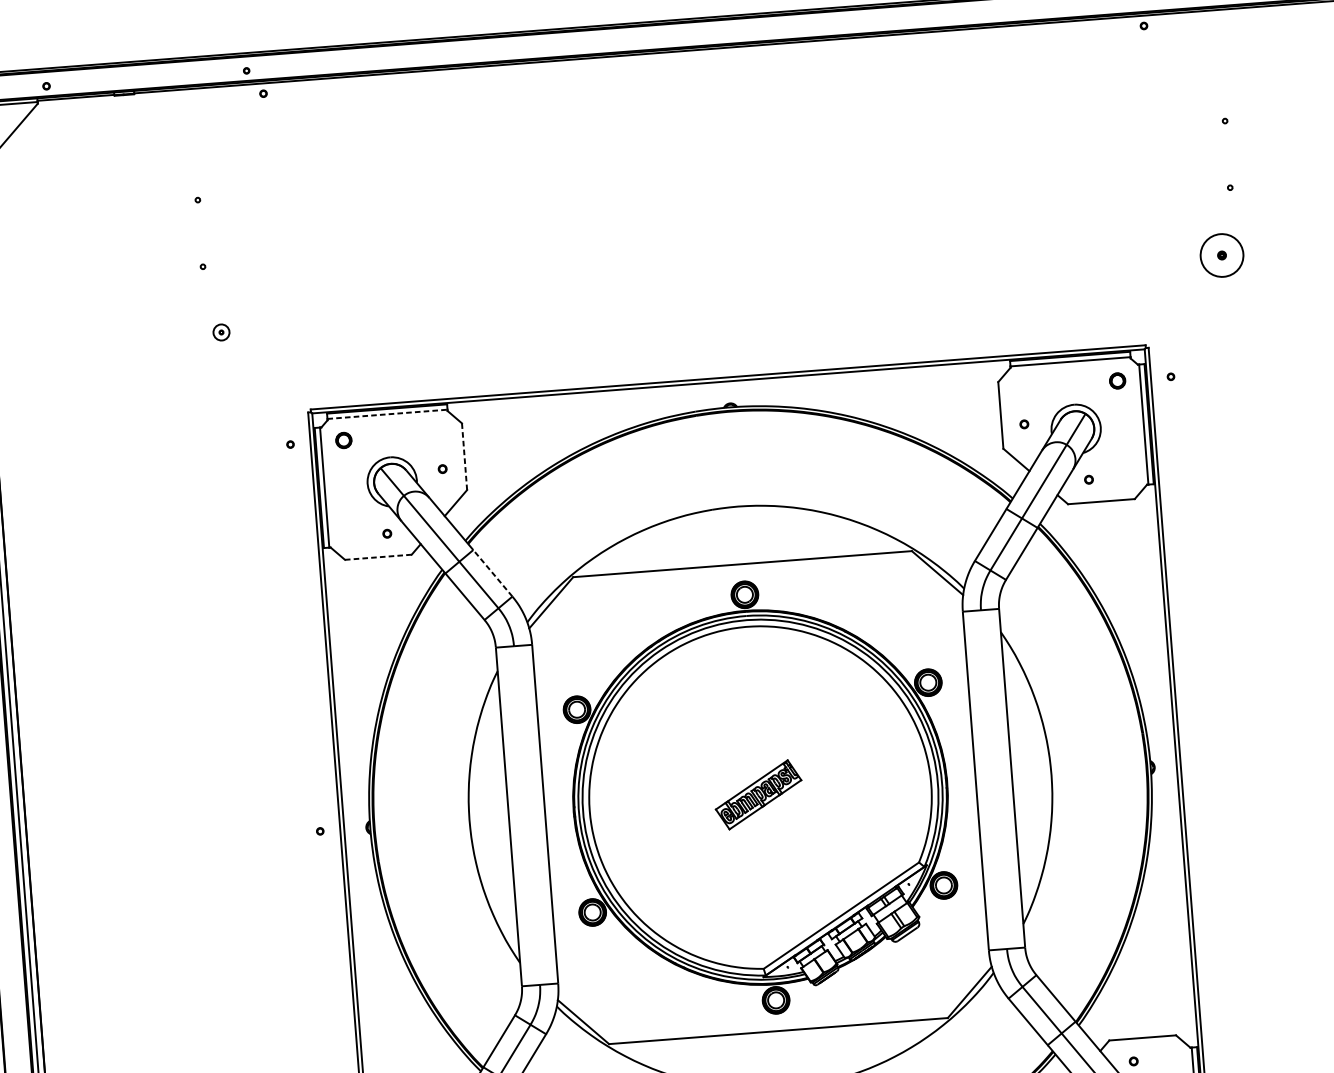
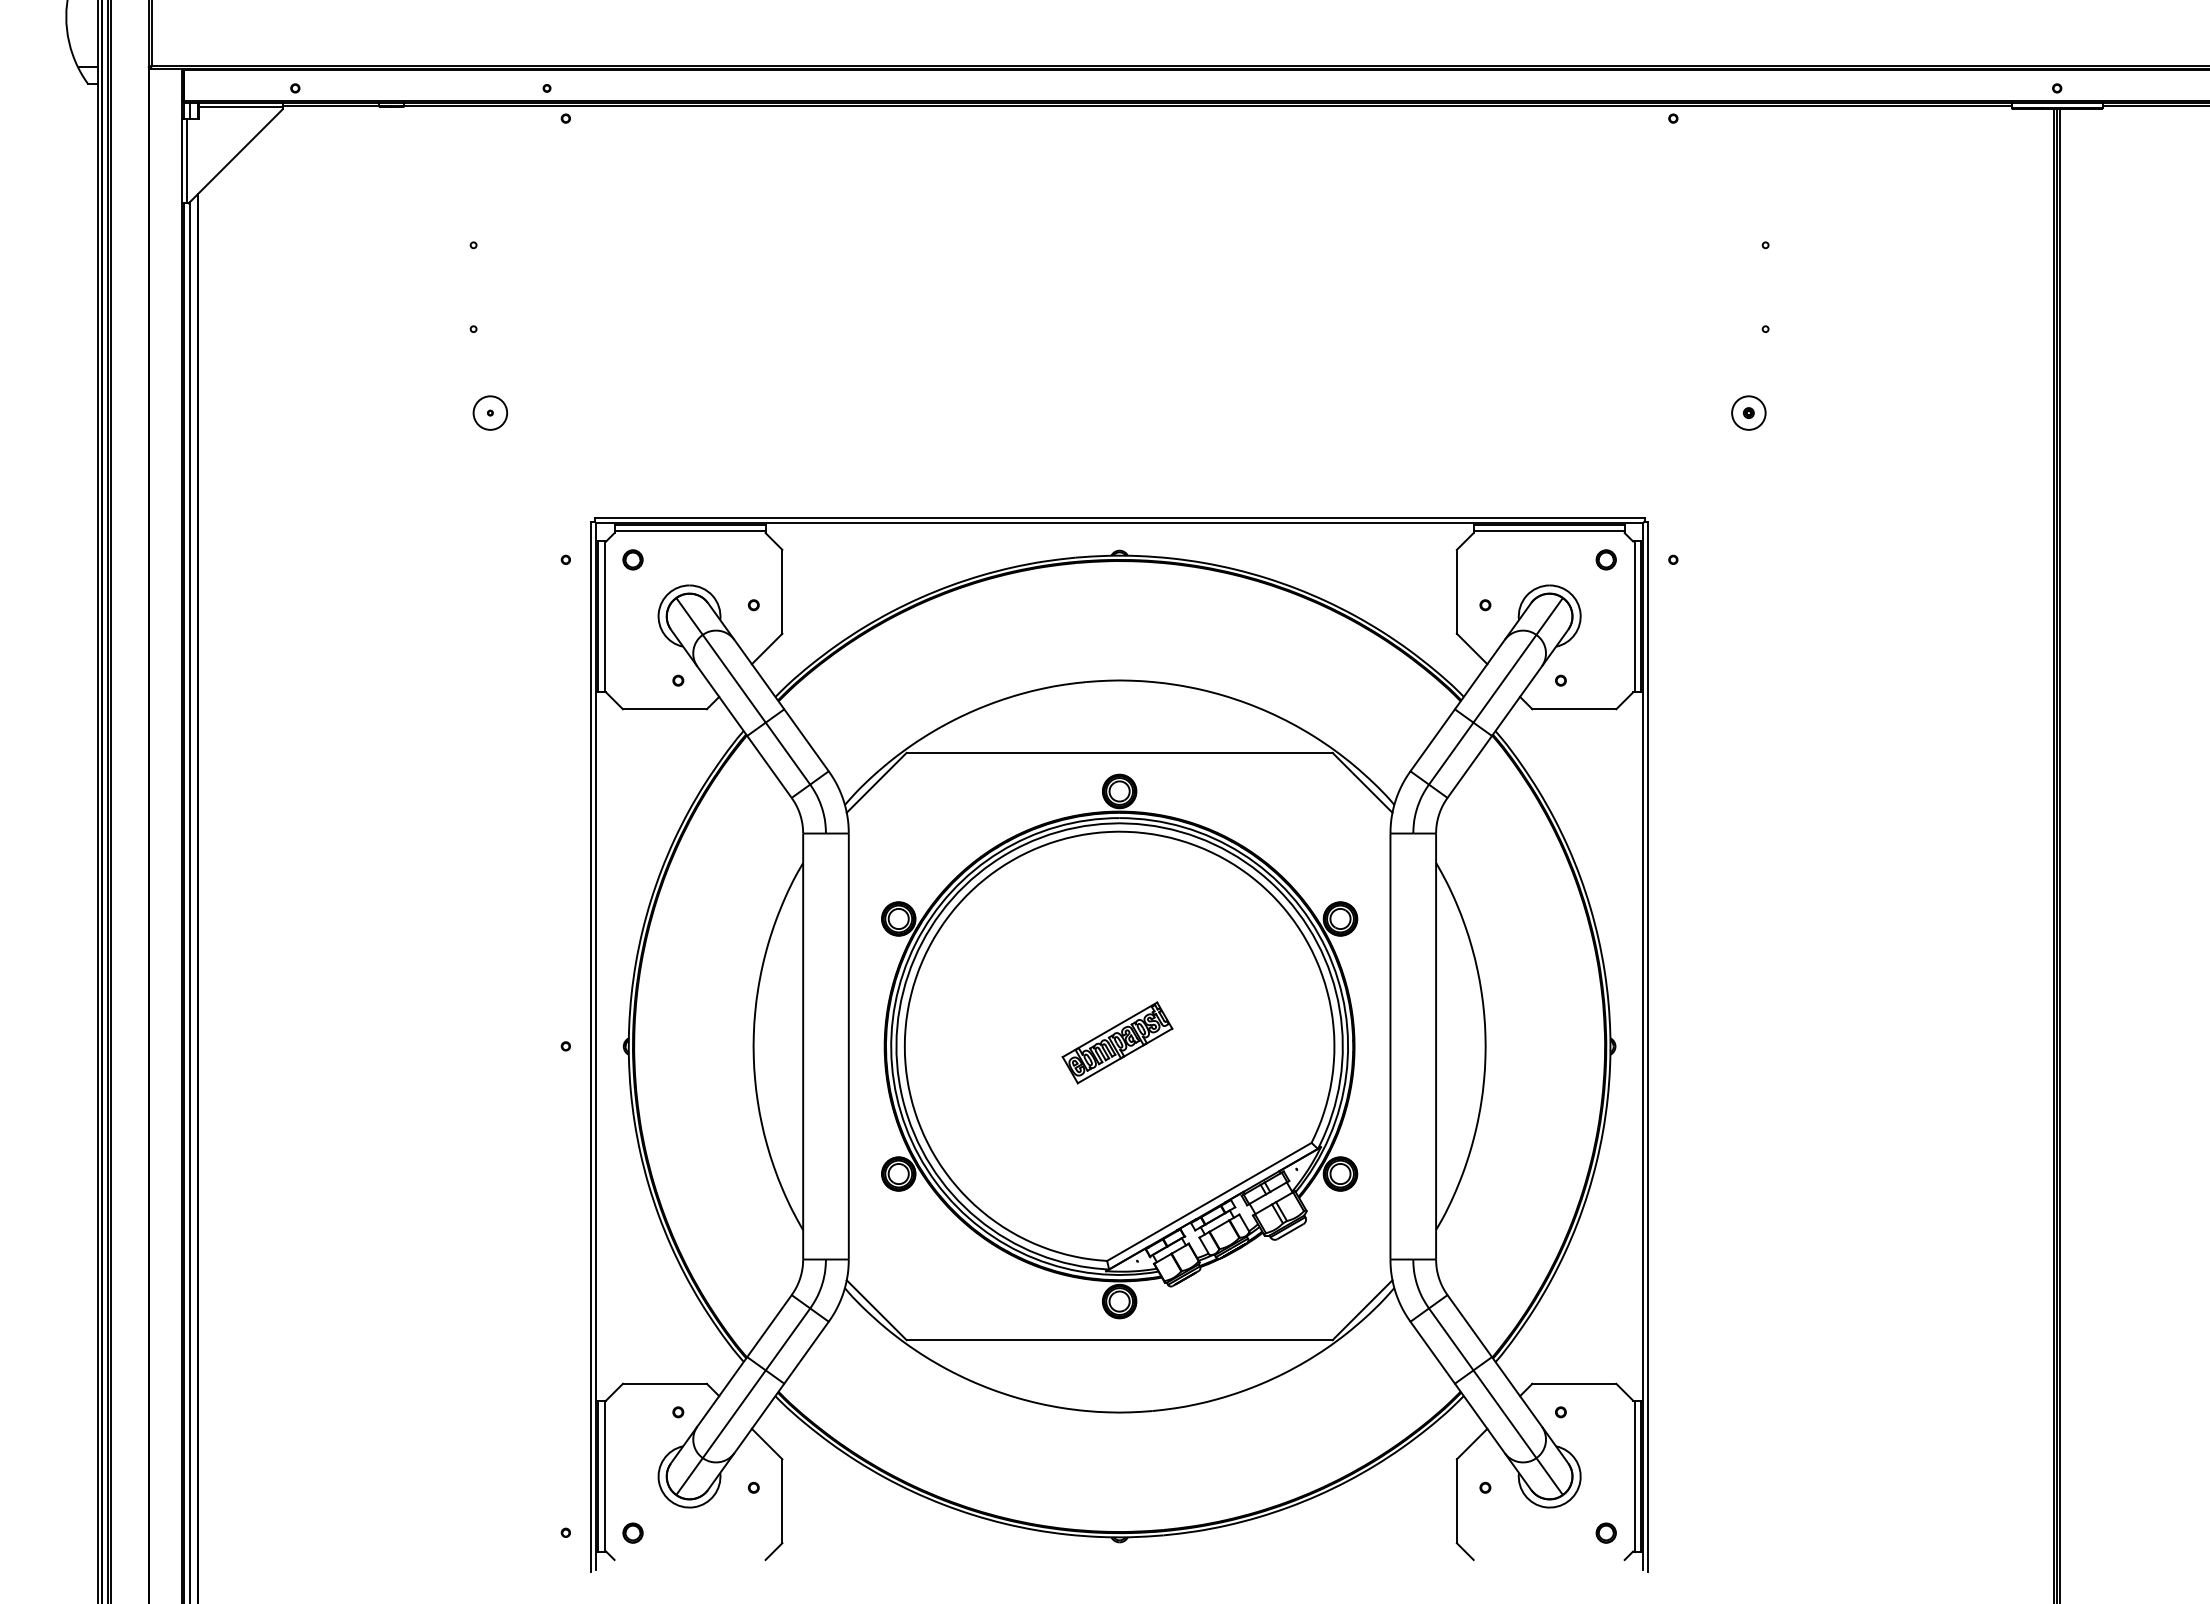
circle: (1221, 255) -> (1748, 412), size x0.62
circle: (221, 332) -> (490, 412), size x1.67
line: (387, 414) -> (690, 531), dashed -> solid
line: (464, 456) -> (782, 591), dashed -> solid
line: (378, 557) -> (664, 709), dashed -> solid
line: (492, 572) -> (806, 739), dashed -> solid

